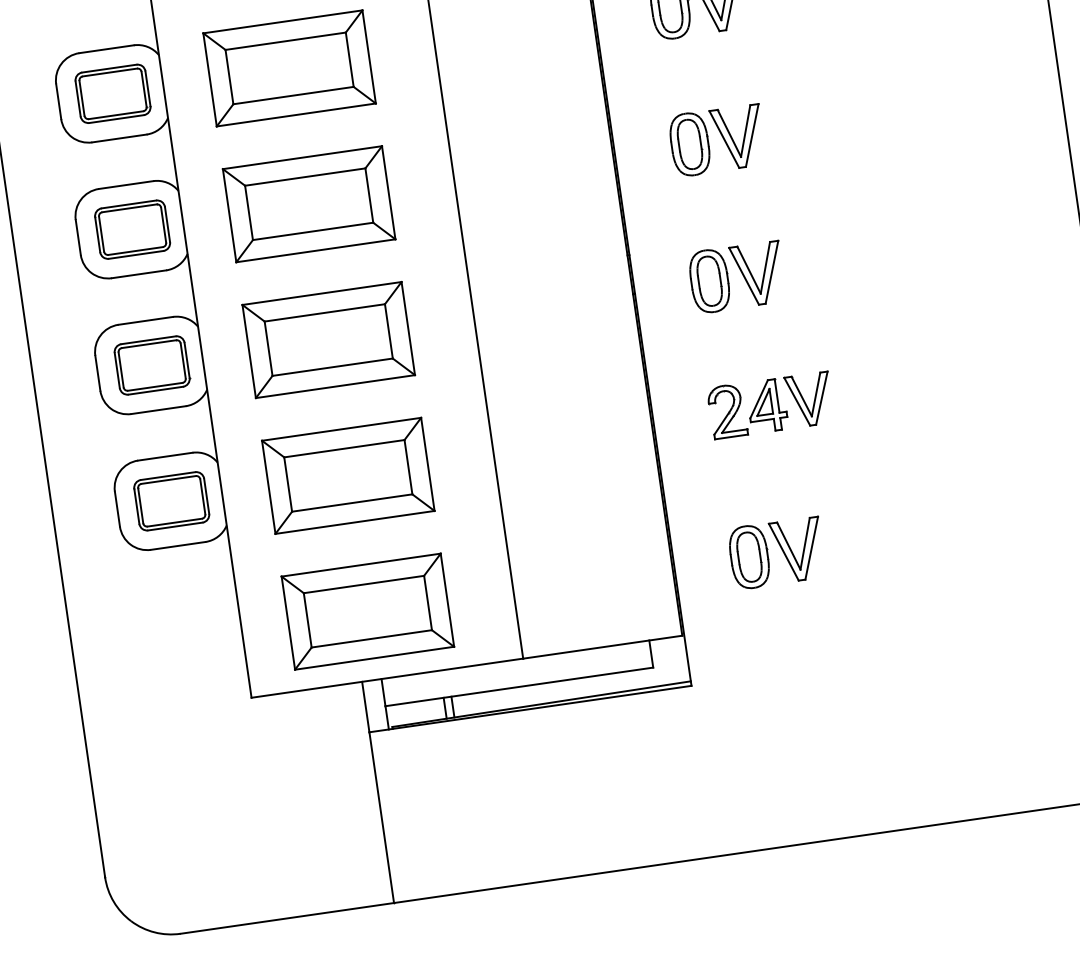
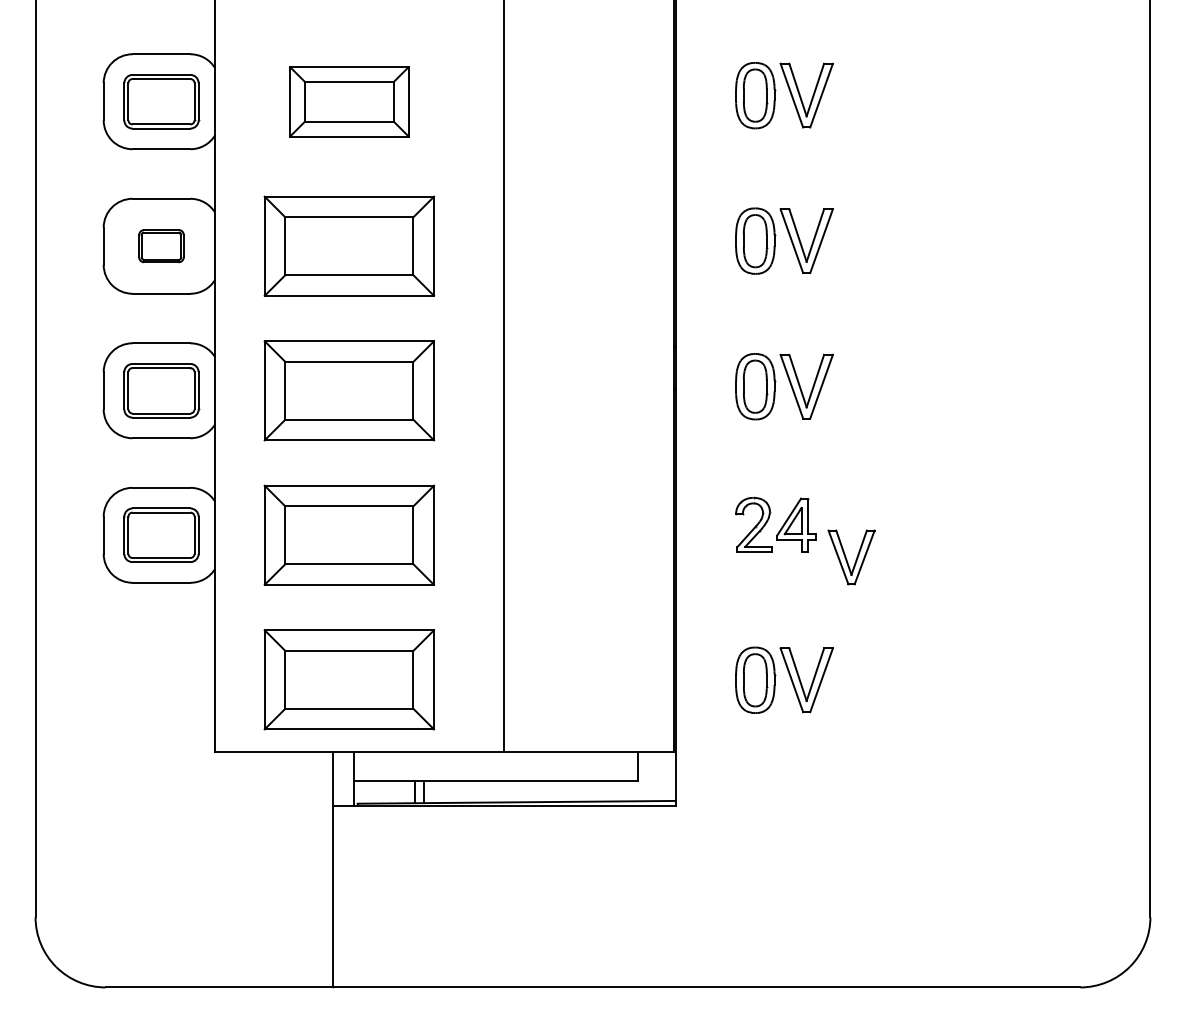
part: (289, 68) -> (349, 101), size x0.7
part: (132, 228) -> (161, 245), size x0.6
part: (809, 400) -> (851, 557), moved

